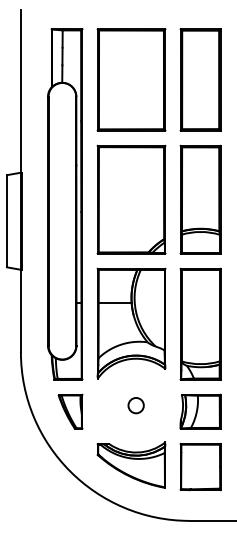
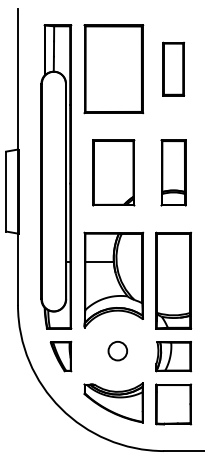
part: (200, 79) -> (173, 68), size x0.6
part: (131, 199) -> (113, 172), size x0.7
part: (200, 199) -> (173, 172), size x0.7
circle: (135, 405) -> (117, 351), size x1.4

